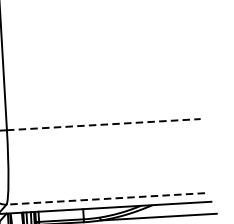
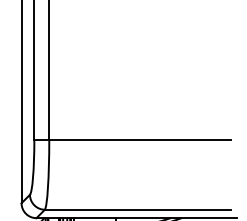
line: (104, 125) -> (140, 140), dashed -> solid
line: (105, 198) -> (137, 209), dashed -> solid

